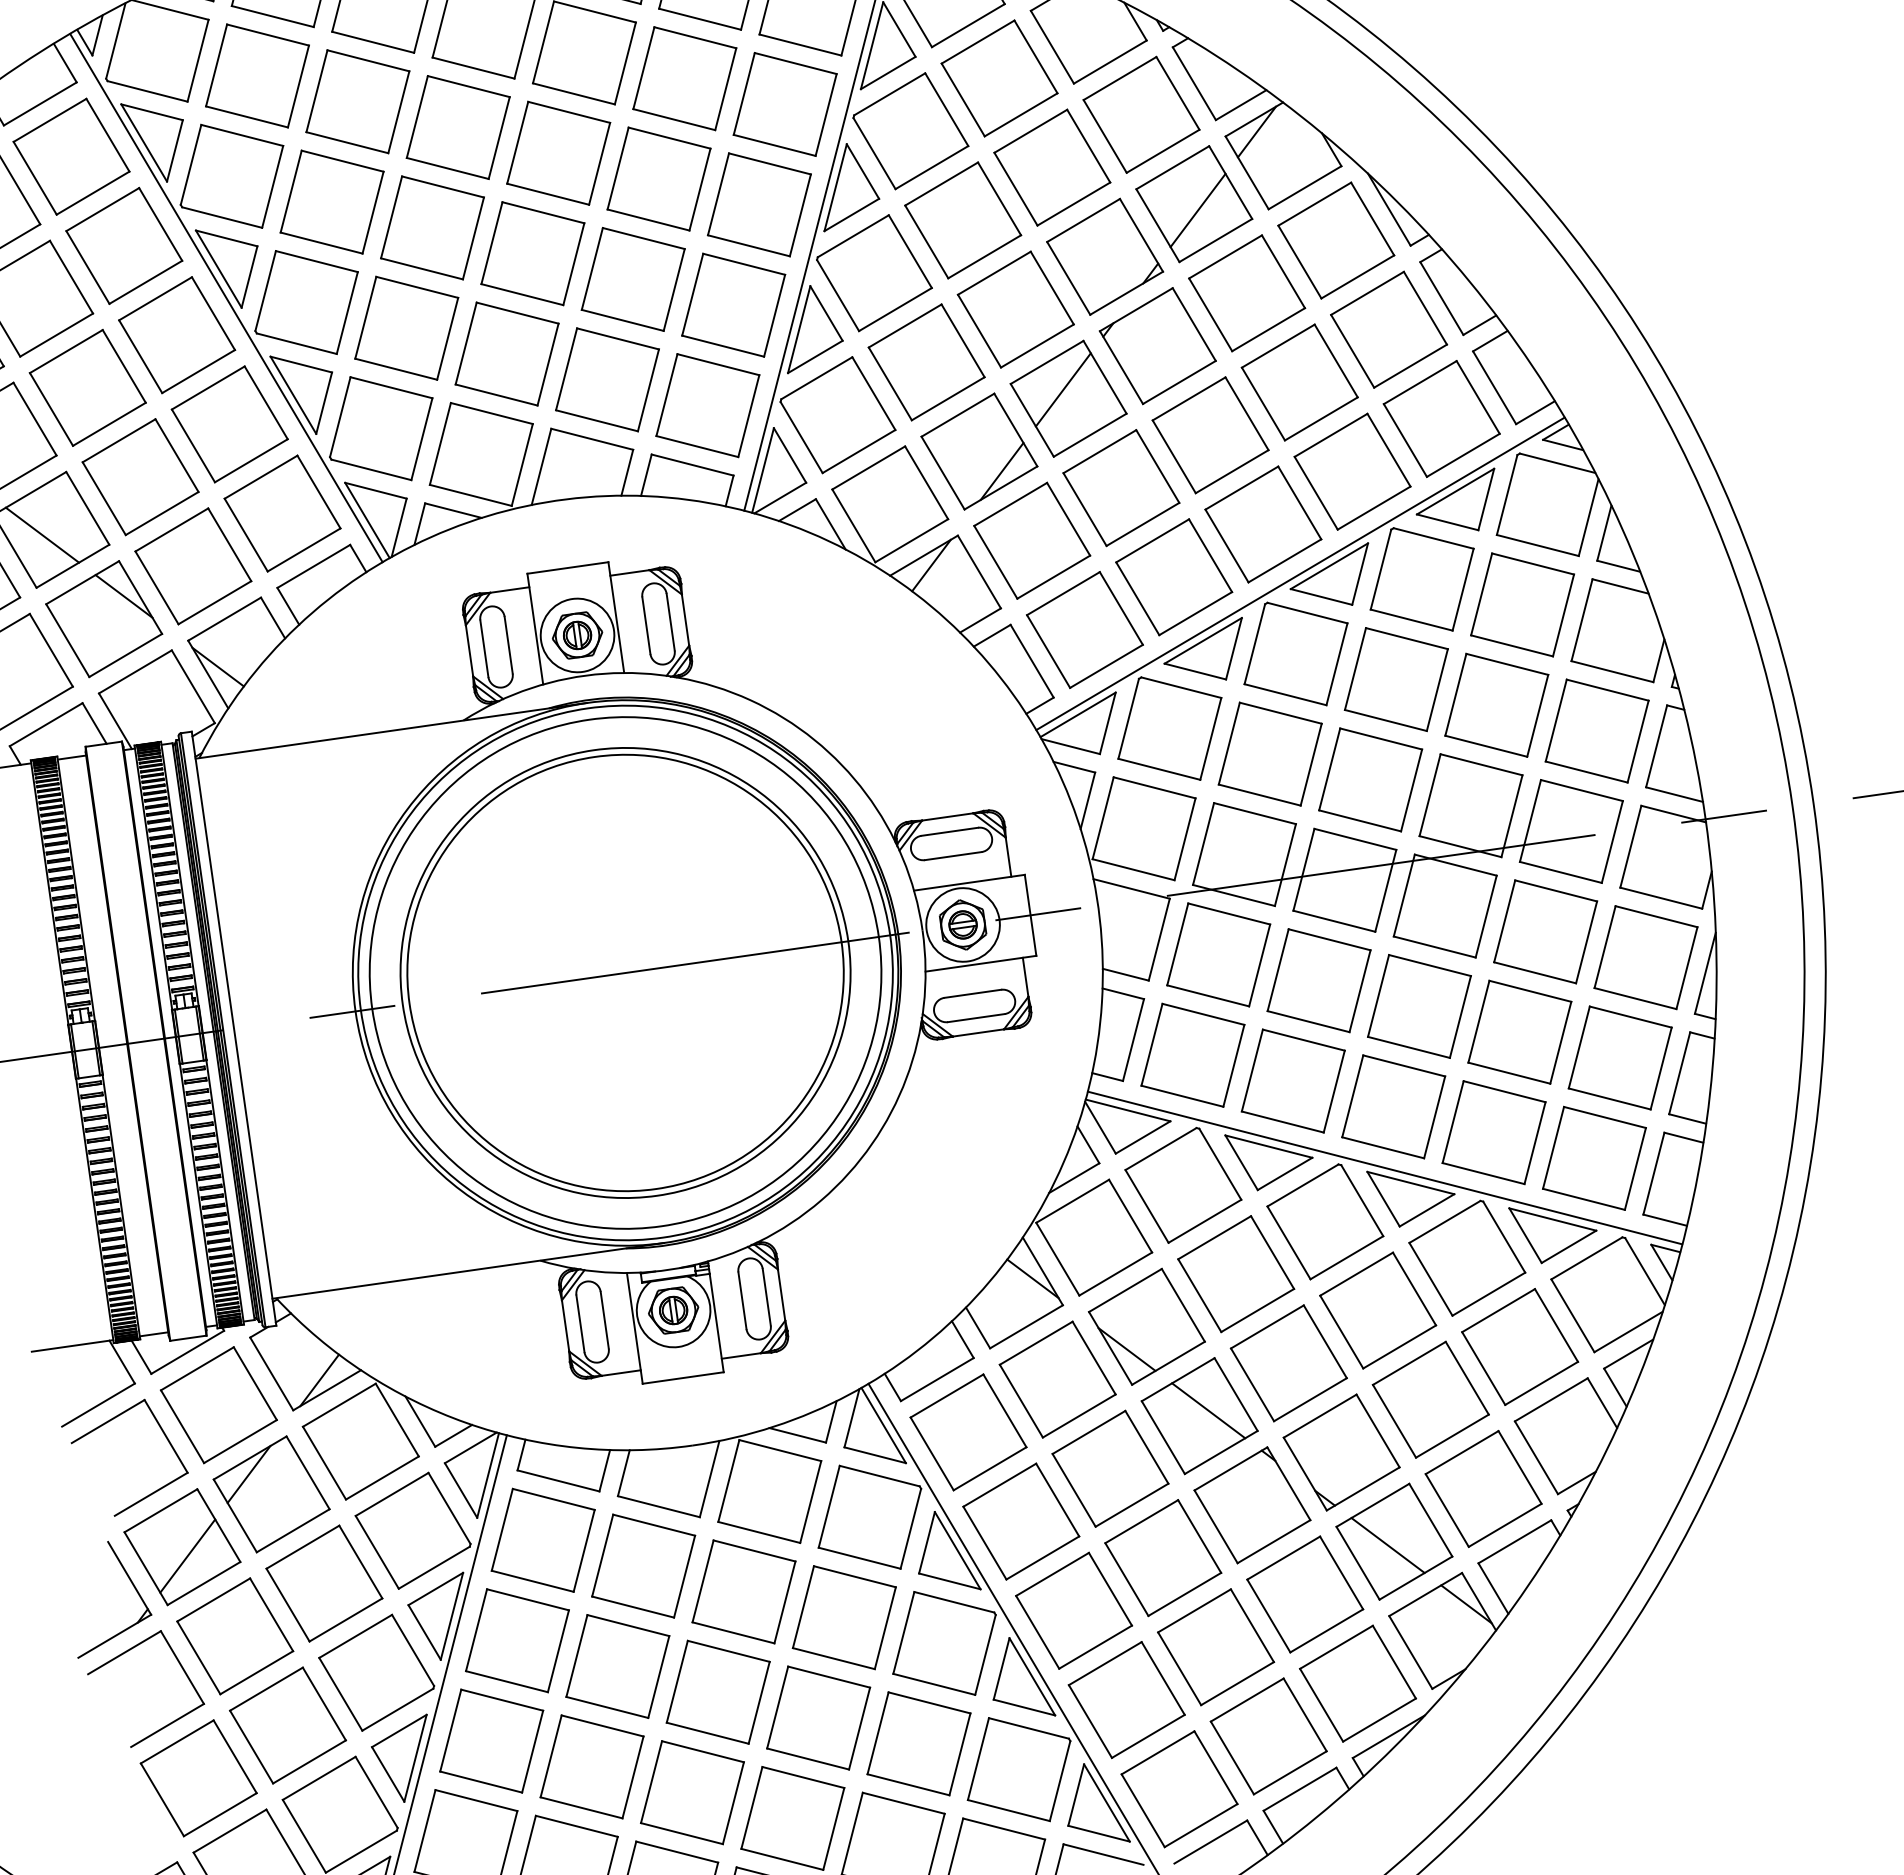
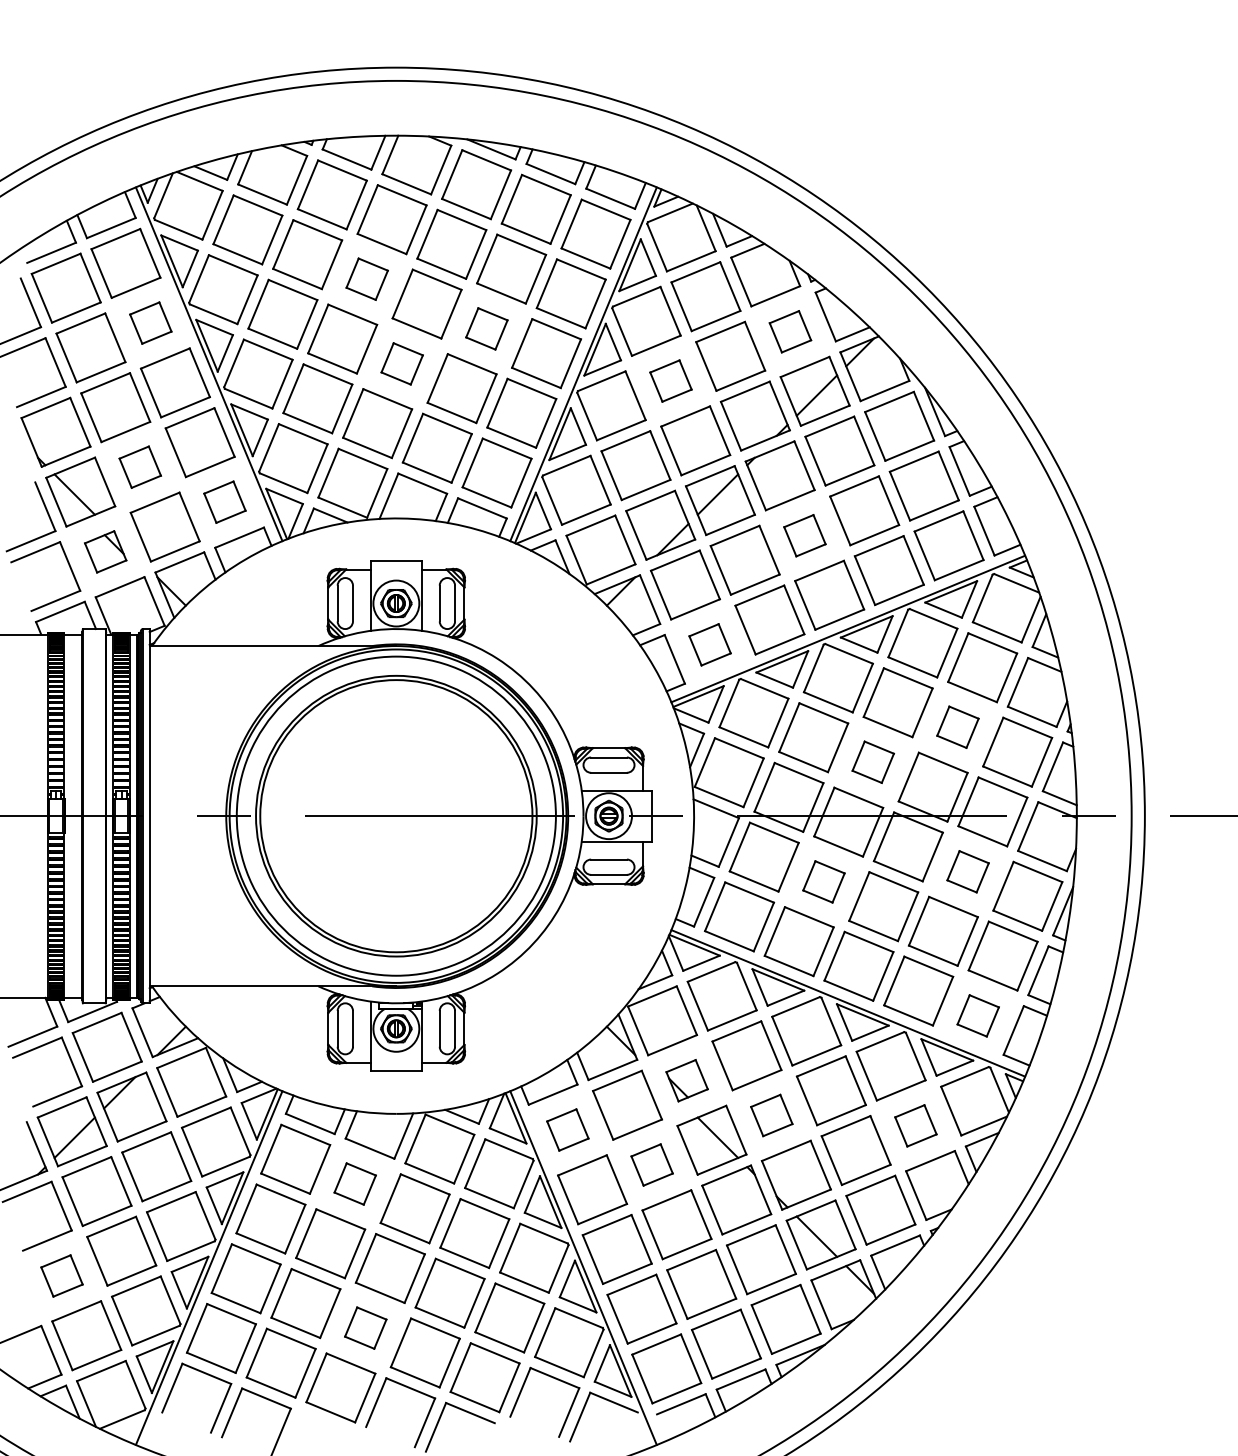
part: (1141, 114) -> (790, 331), size x0.6
part: (456, 126) -> (366, 278), size x0.6
part: (658, 178) -> (486, 328), size x0.6
part: (962, 219) -> (670, 380), size x0.6
part: (123, 244) -> (150, 322), size x0.6
part: (531, 253) -> (401, 363), size x0.6
part: (1209, 435) -> (804, 535), size x0.6
part: (138, 475) -> (139, 466), size x0.6
part: (281, 512) -> (224, 501), size x0.6
part: (104, 618) -> (105, 551), size x0.6
part: (1083, 629) -> (709, 644), size x0.6
part: (1495, 703) -> (957, 726), size x0.6
part: (1368, 778) -> (872, 761), size x0.6
part: (1544, 931) -> (967, 871), size x0.6
part: (1318, 980) -> (823, 881), size x0.6
part: (1592, 1158) -> (977, 1015), size x0.6
part: (1145, 1326) -> (686, 1080), size x0.6
part: (1519, 1346) -> (915, 1125), size x0.6
part: (1288, 1363) -> (771, 1115), size x0.6
part: (967, 1431) -> (567, 1129), size x0.6
part: (1109, 1468) -> (651, 1164), size x0.6
part: (642, 1565) -> (354, 1183), size x0.6
part: (197, 1777) -> (61, 1275), size x0.6
part: (692, 1791) -> (365, 1327), size x0.6

